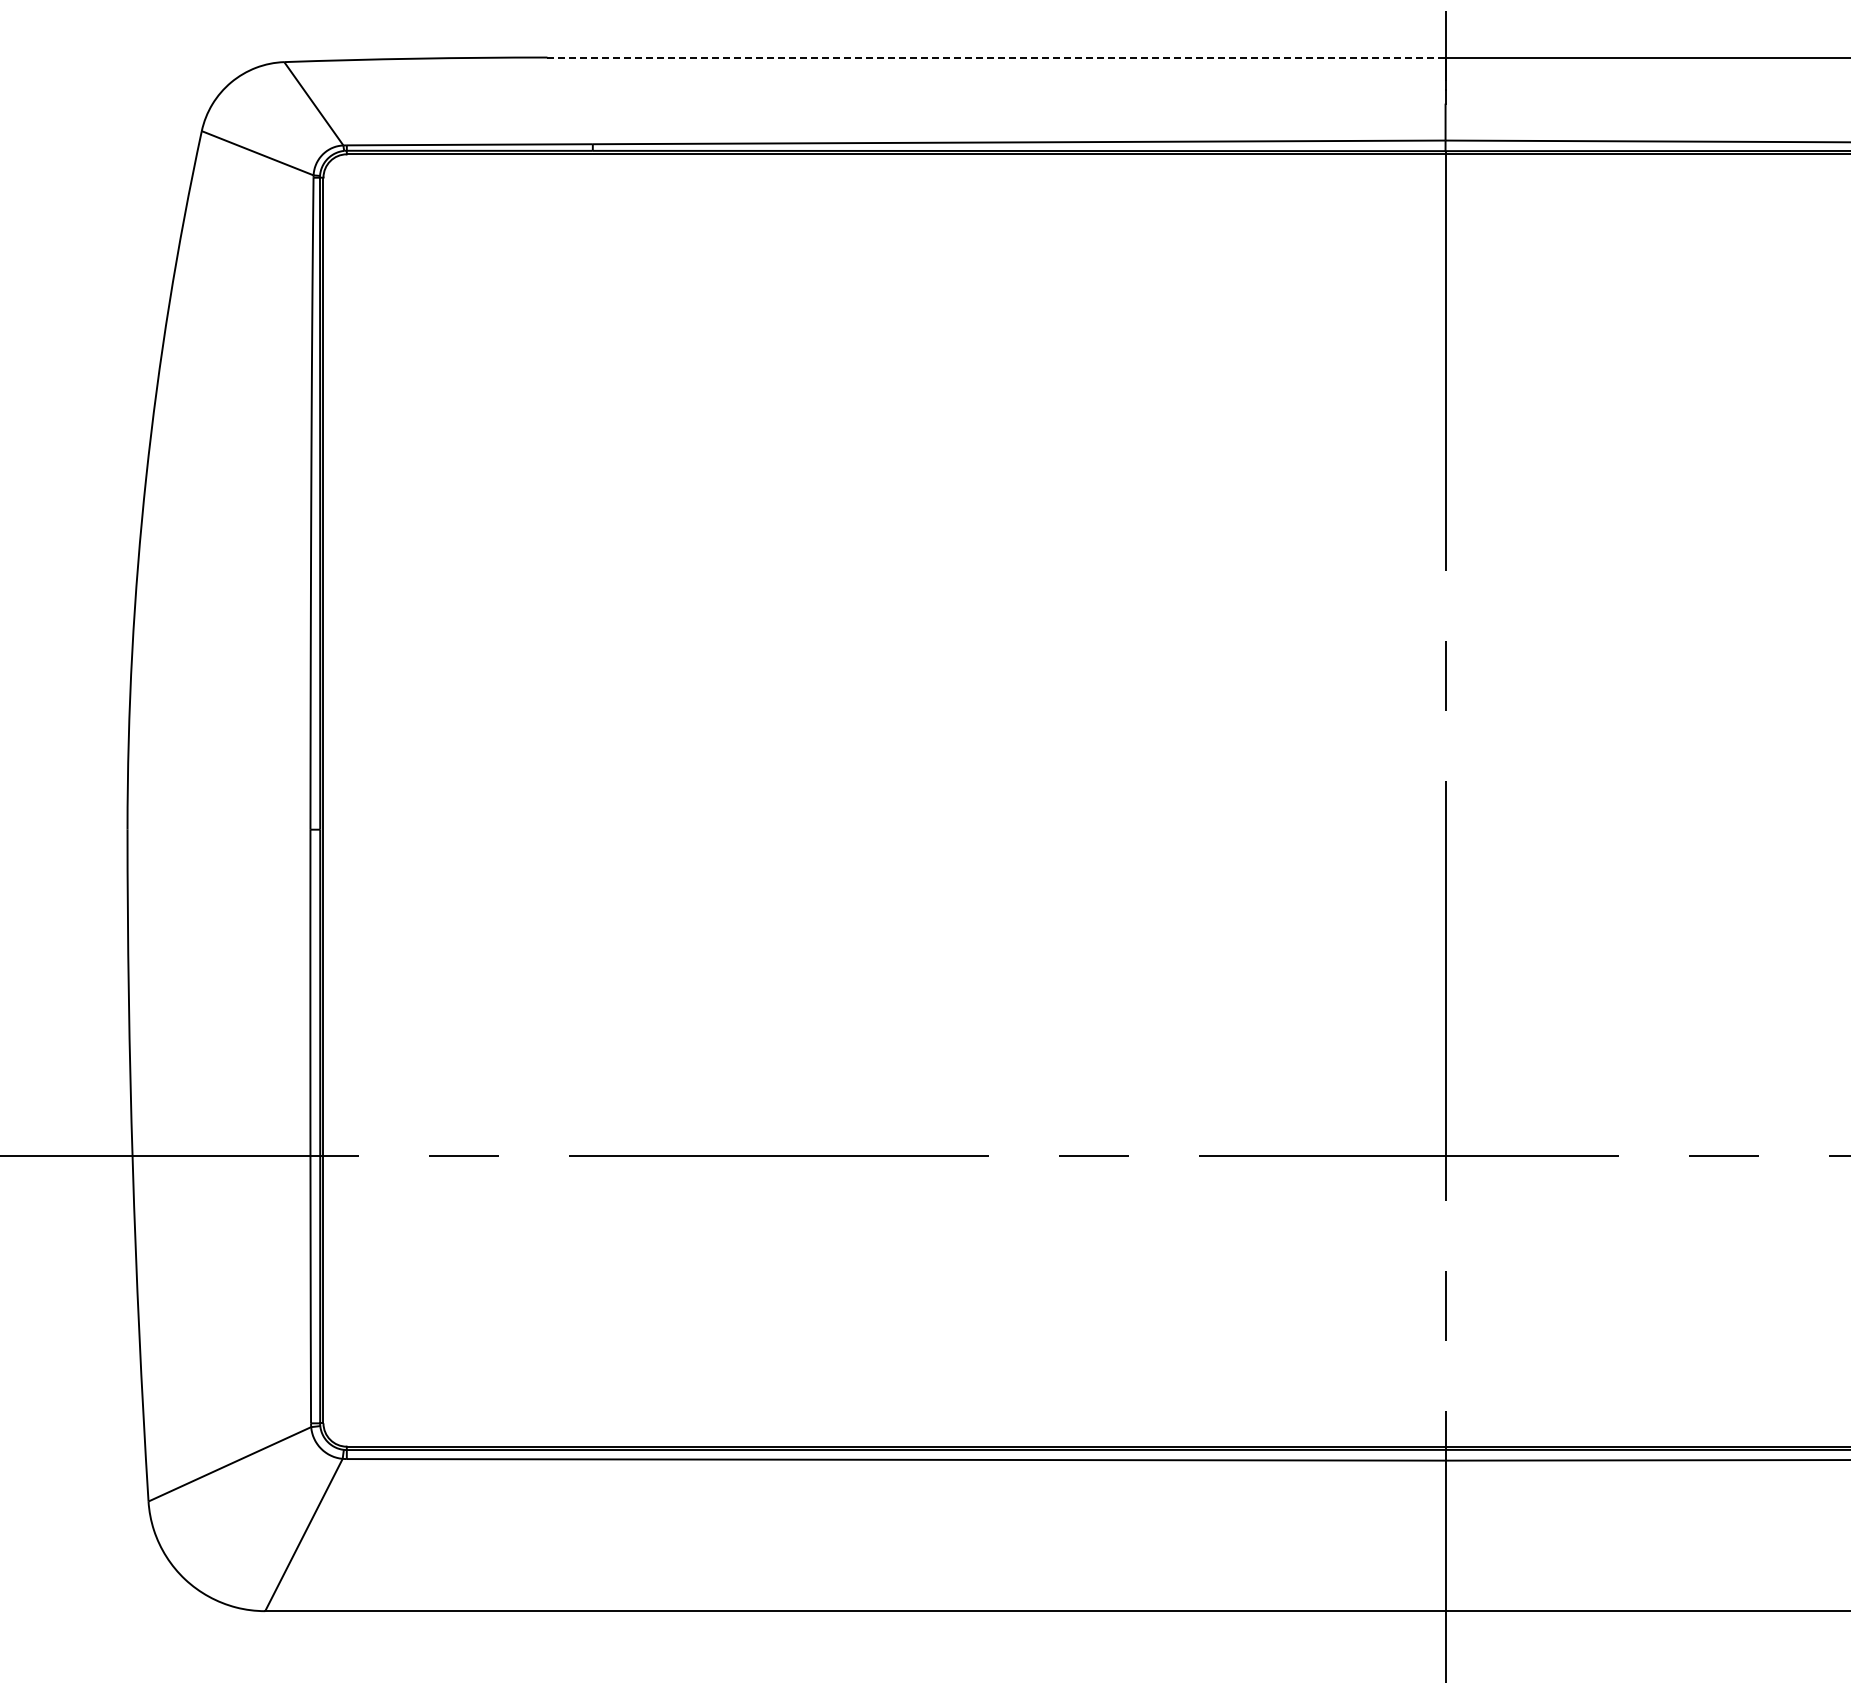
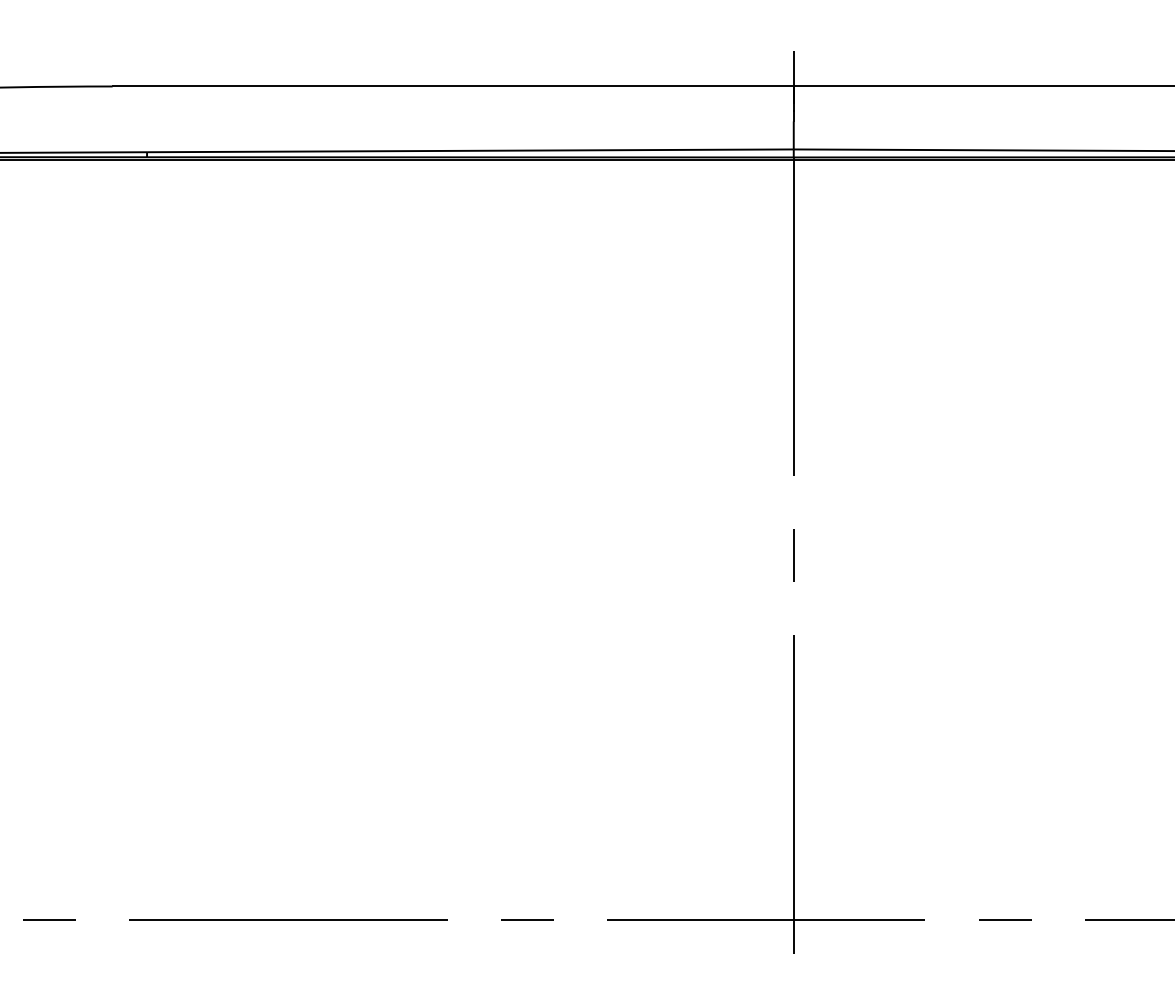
line: (996, 57) -> (453, 86), dashed -> solid

